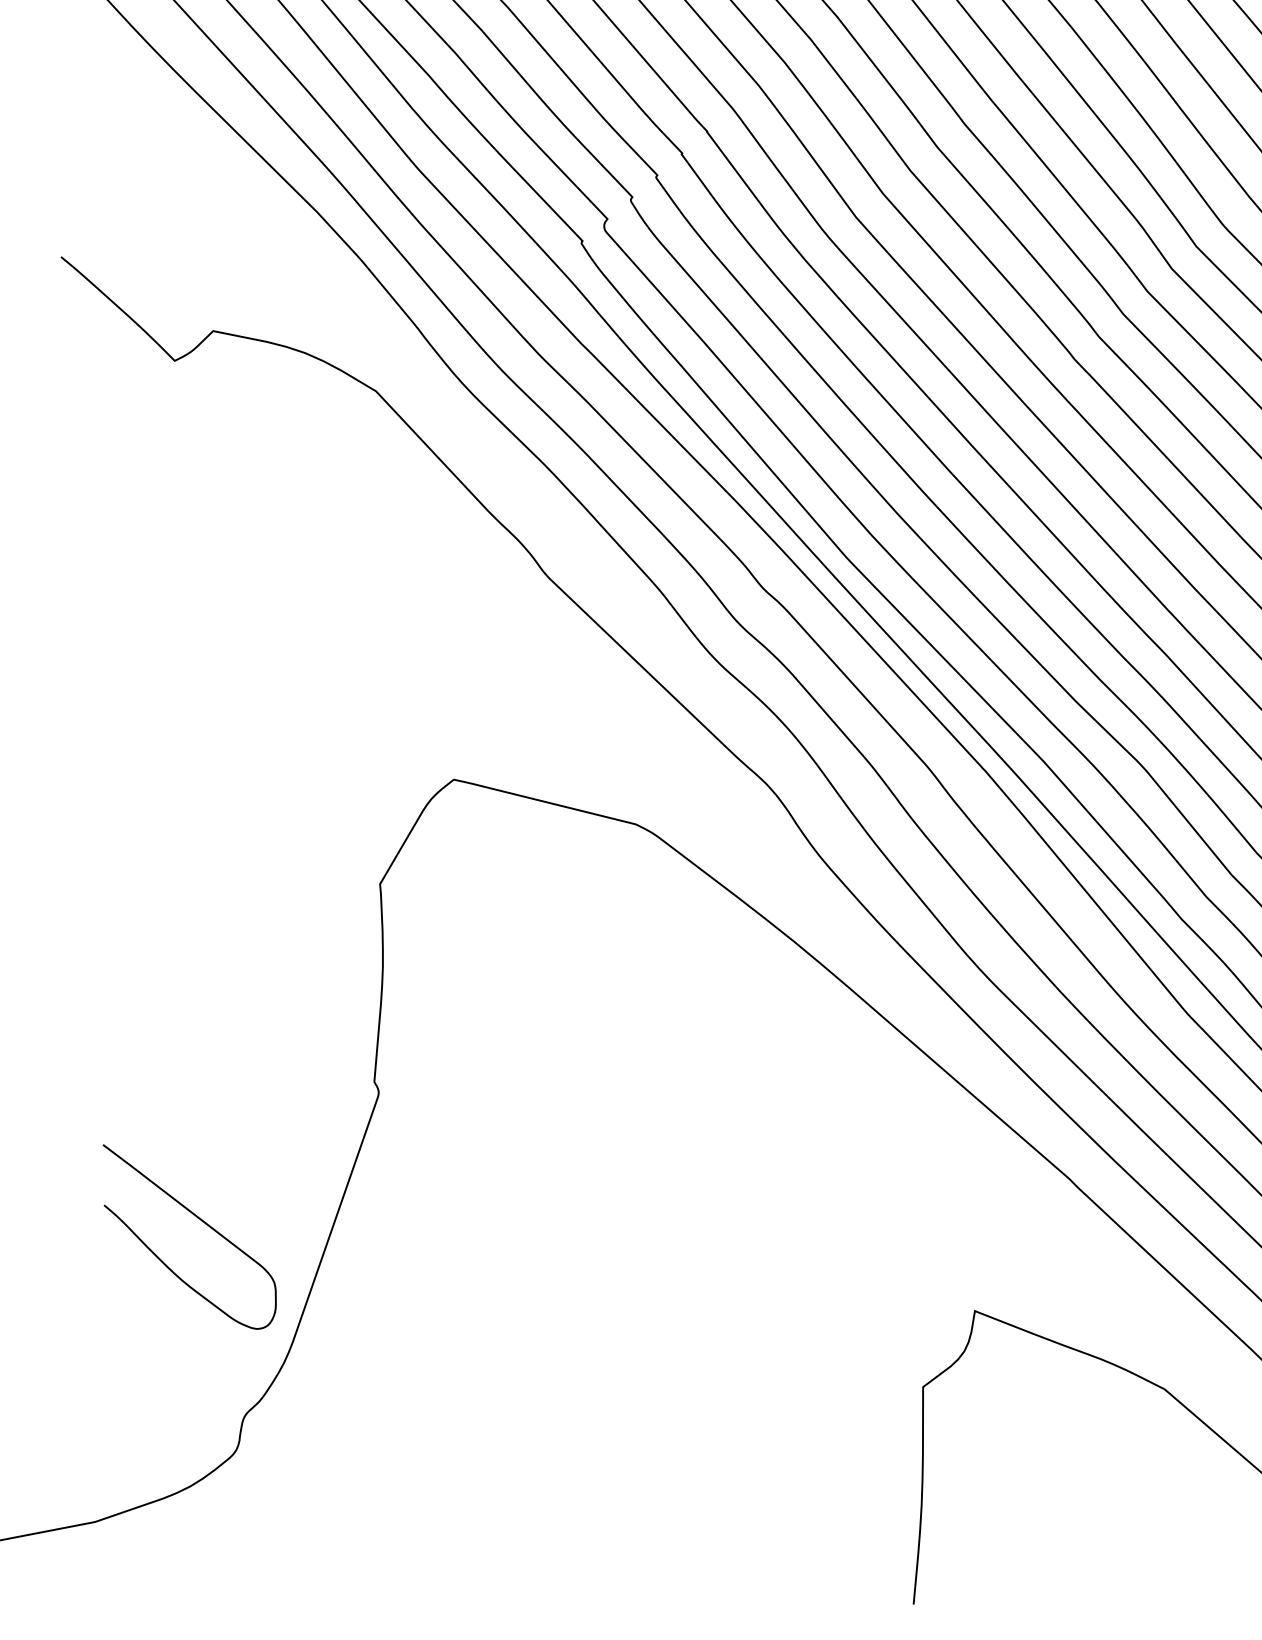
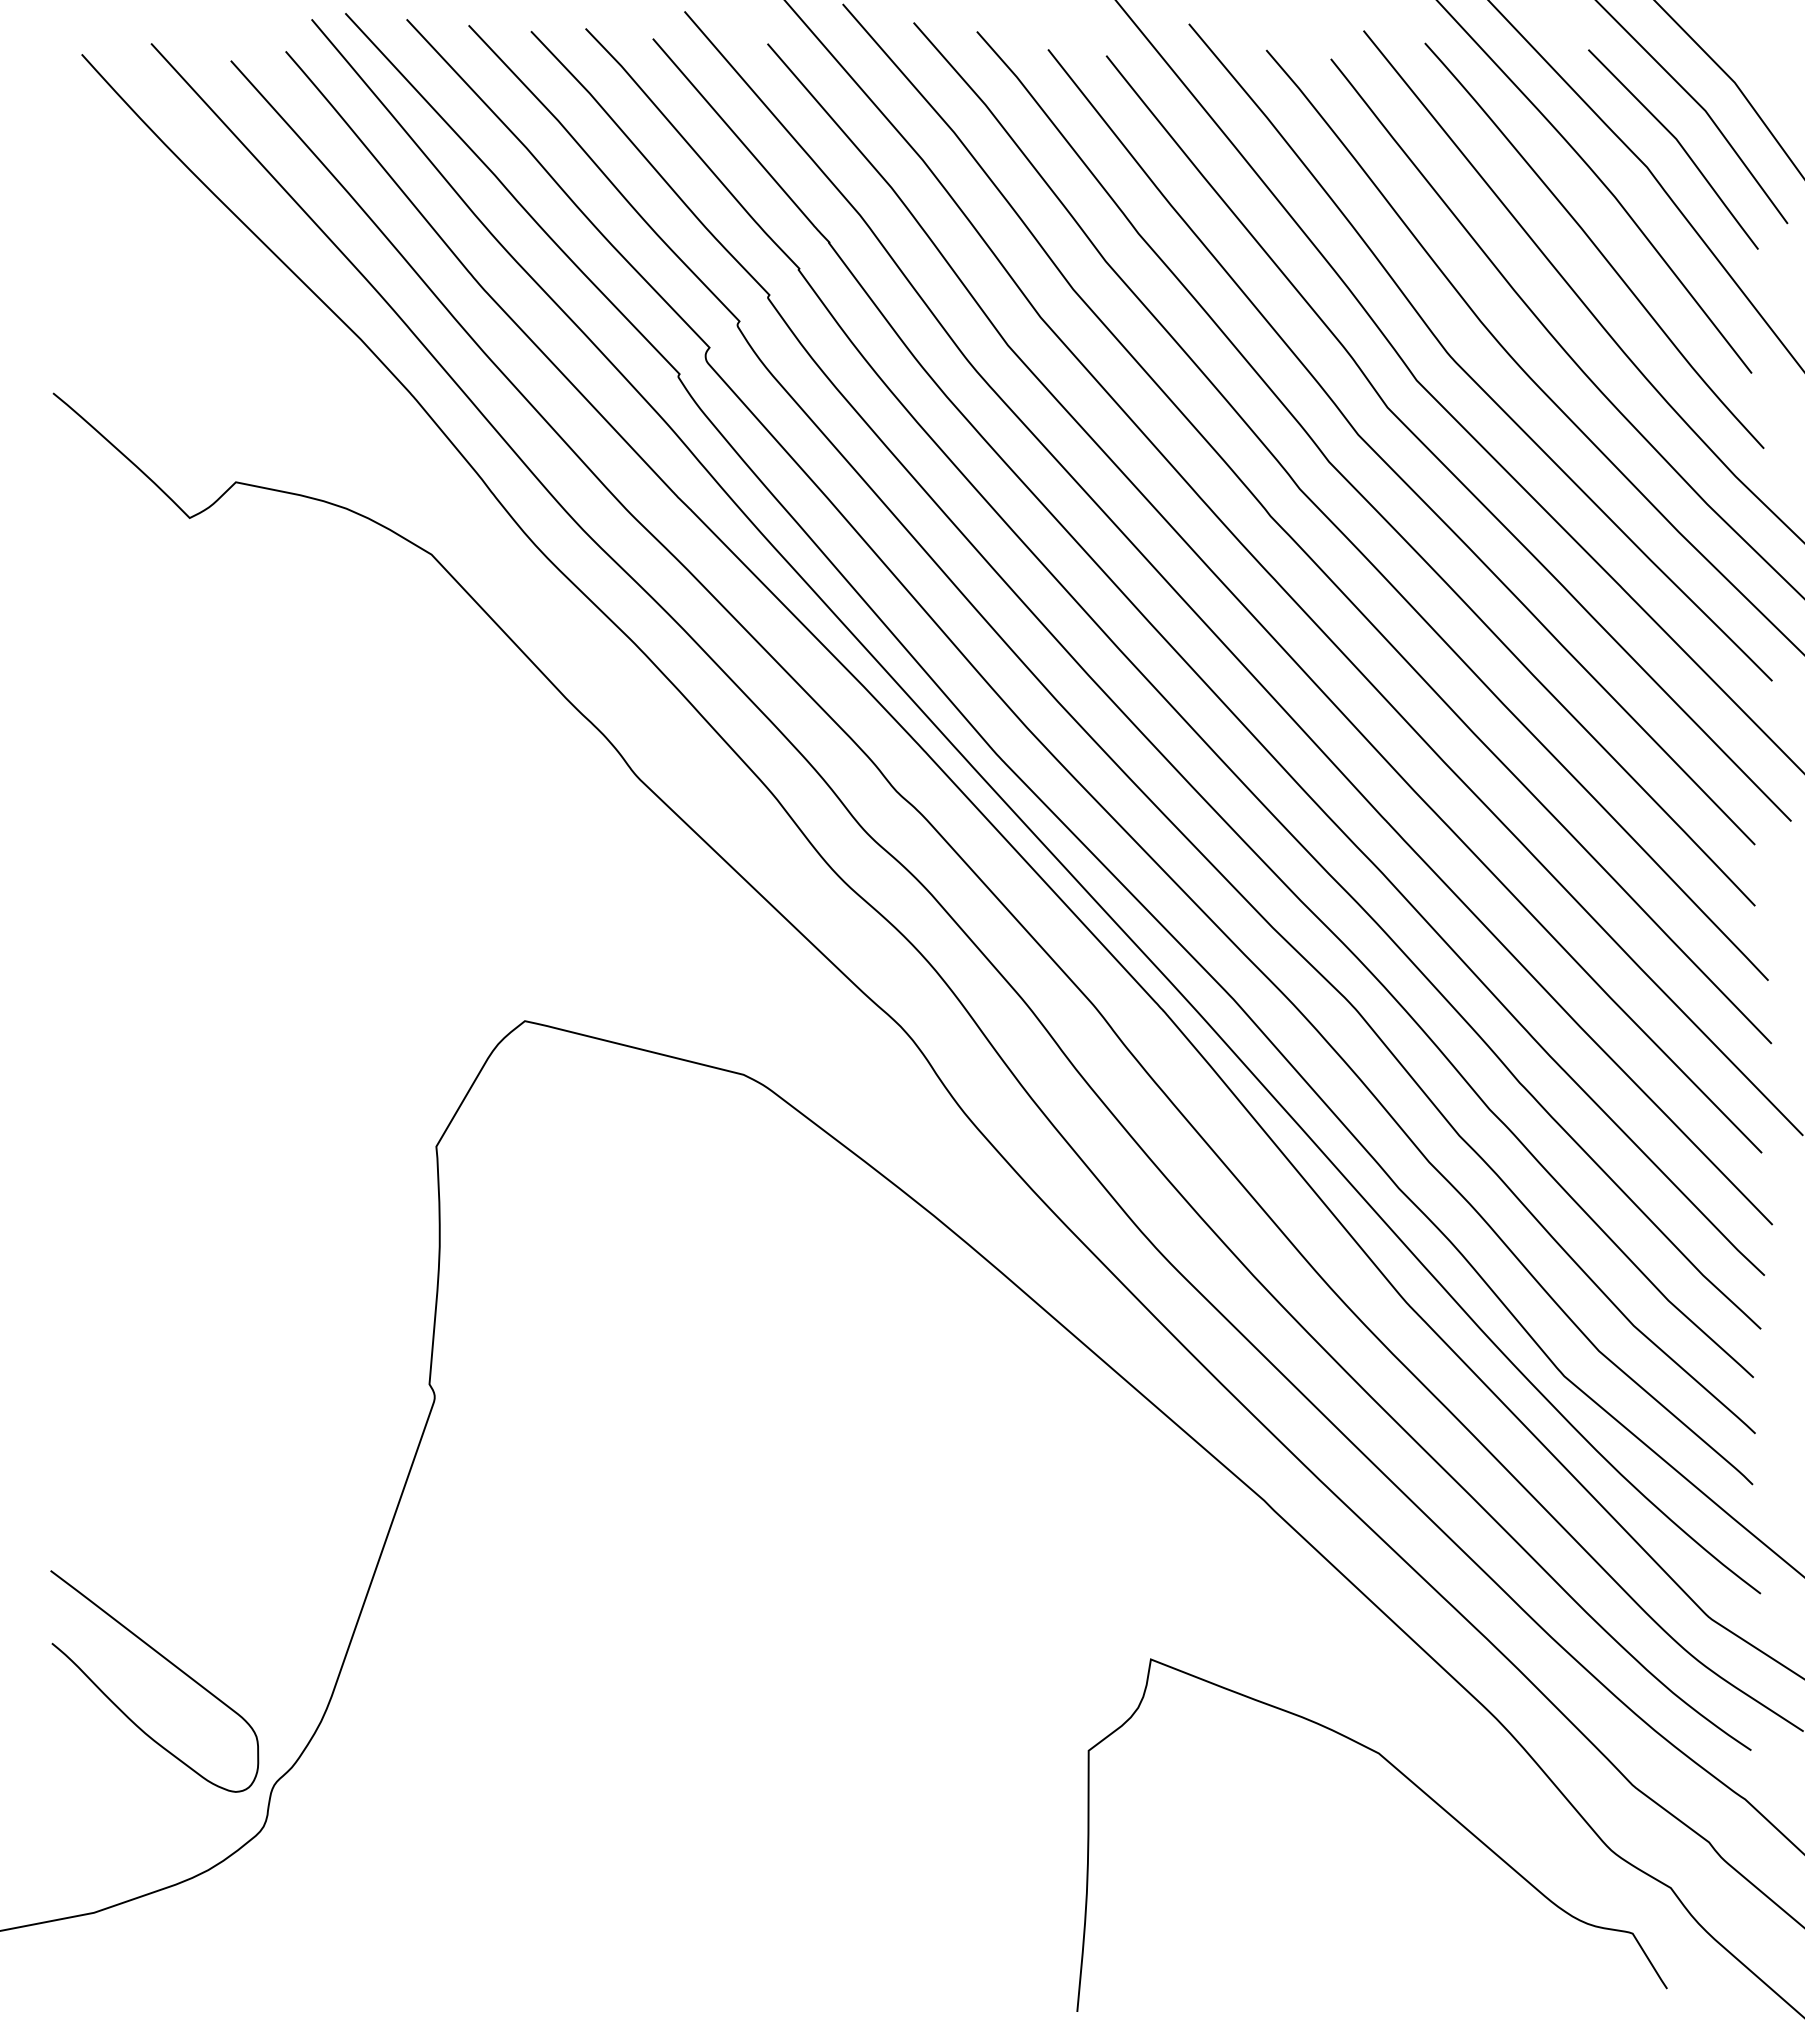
curve: (200, 1220) -> (167, 1661), moved

